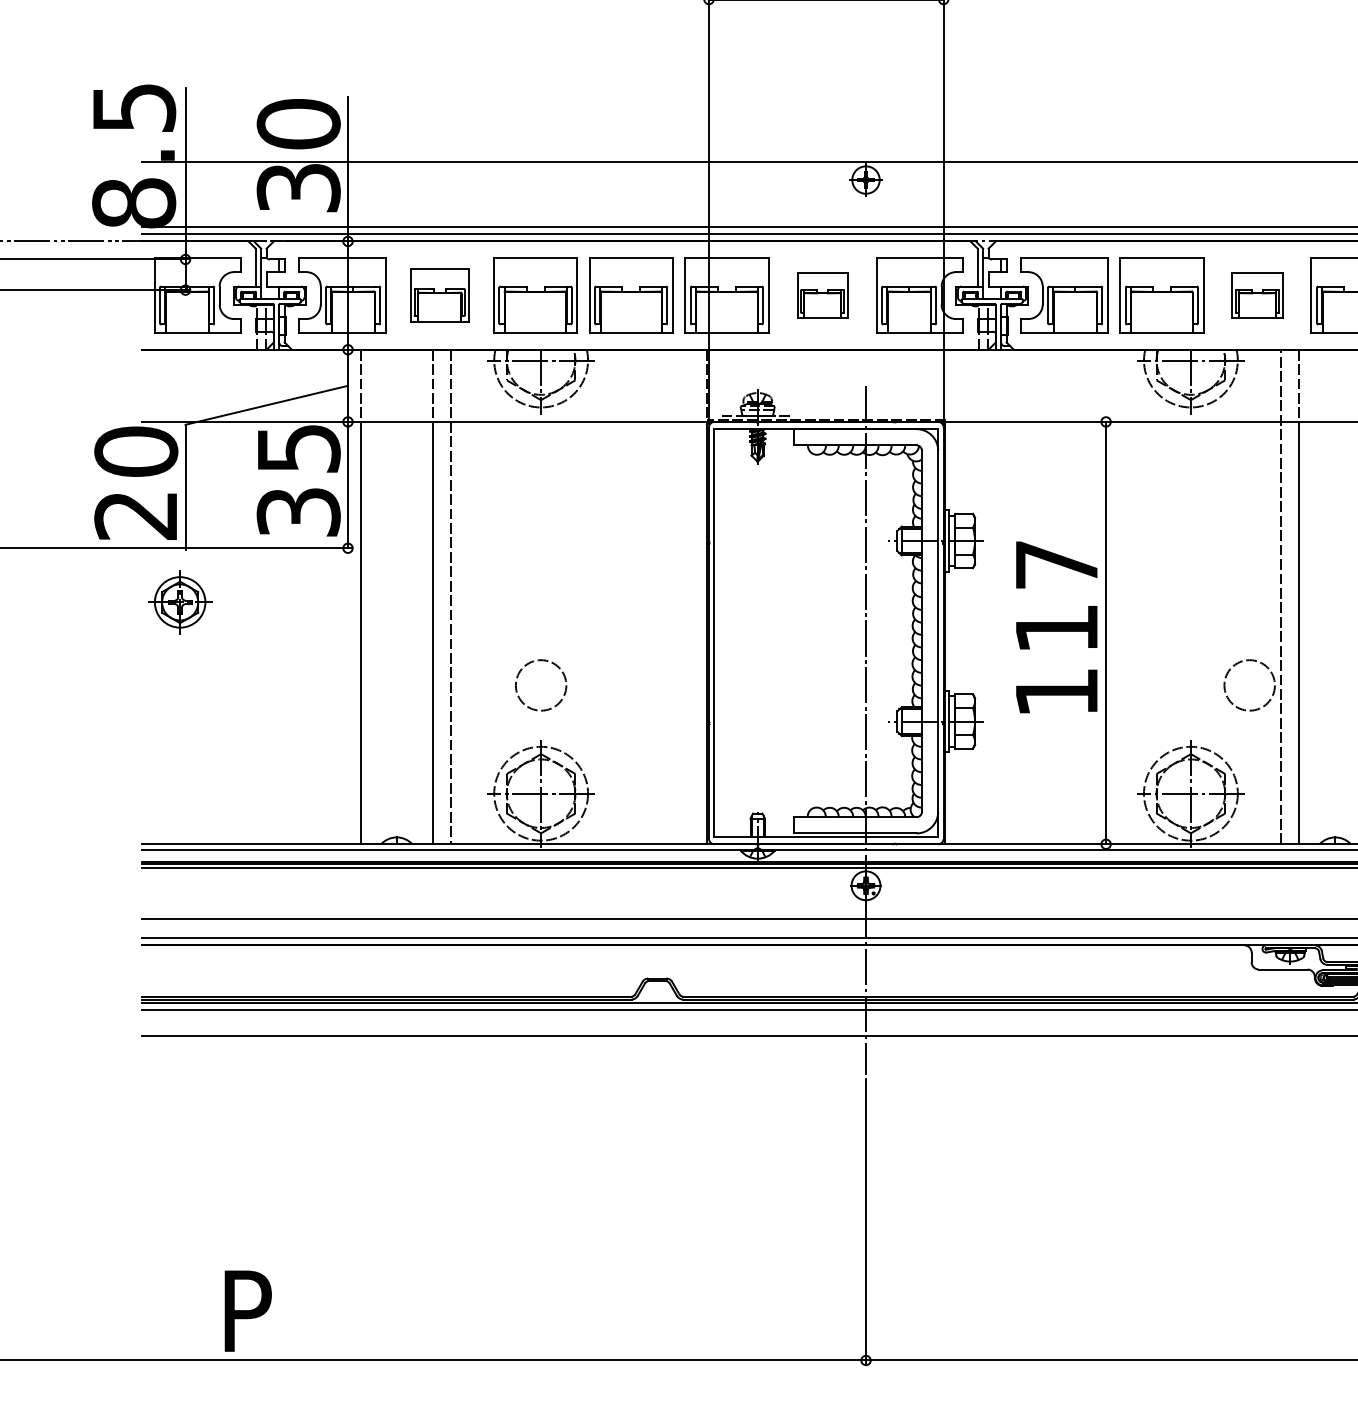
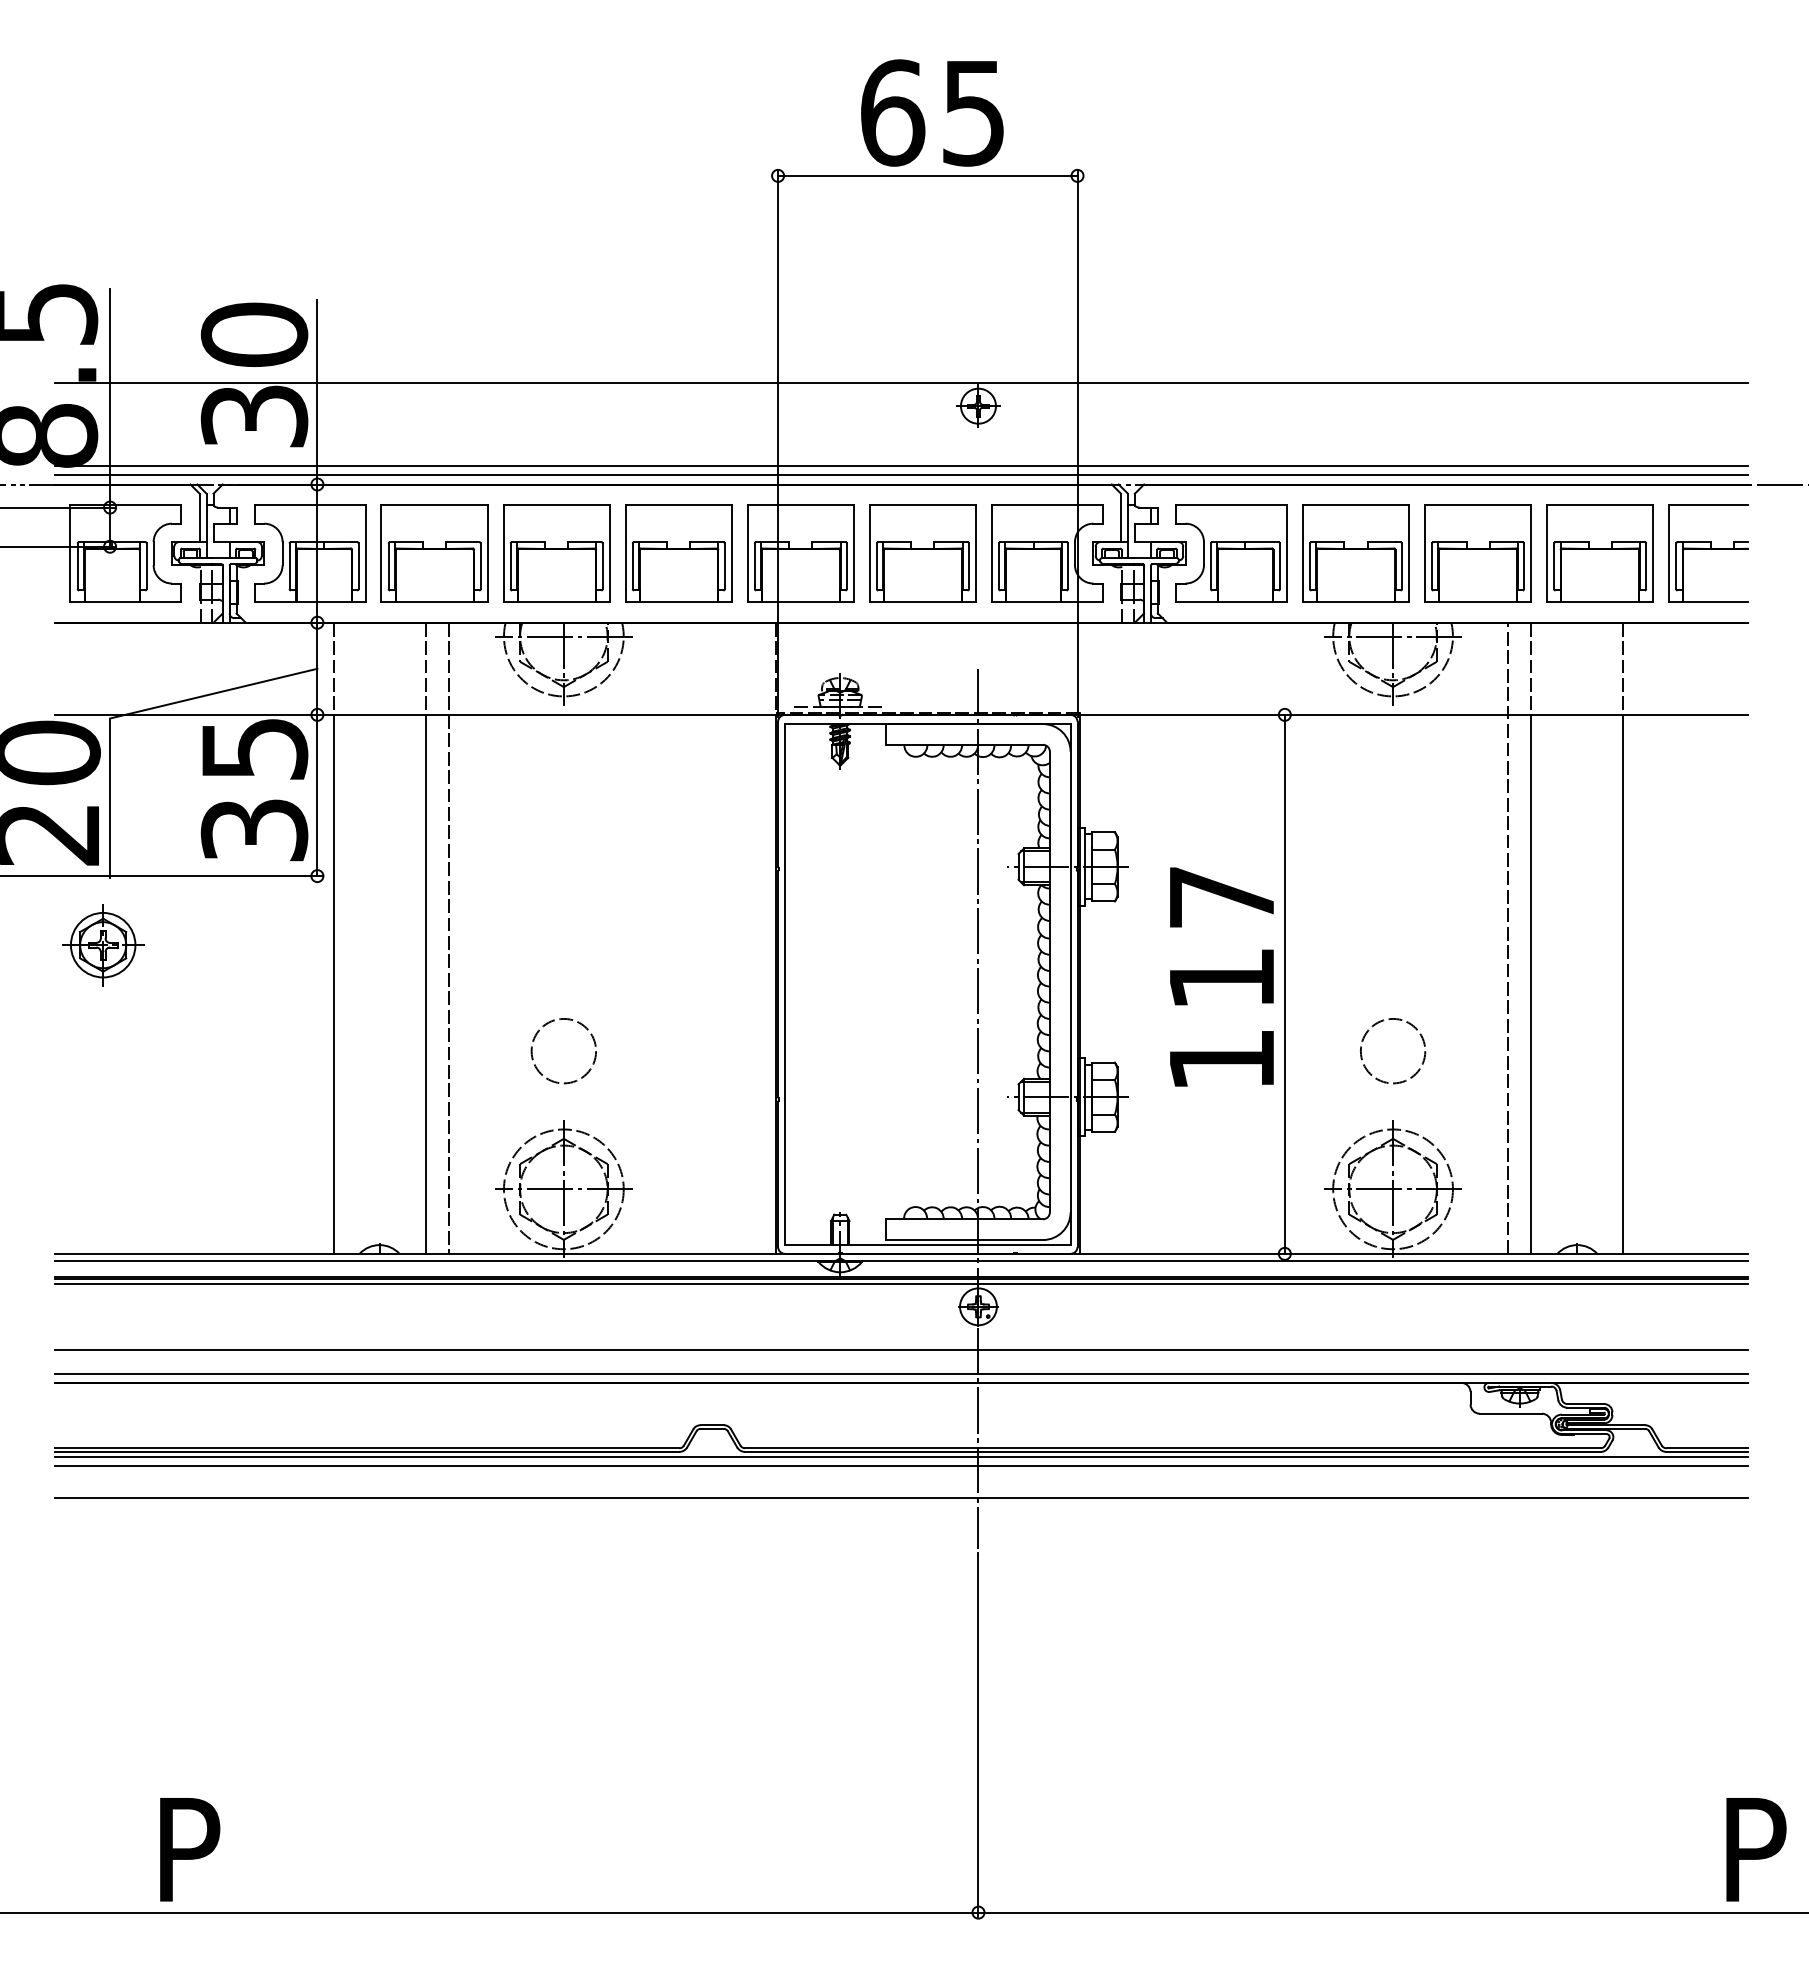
part: (439, 295) -> (434, 553), size x1.43
part: (822, 295) -> (922, 553), size x1.67
part: (1257, 295) -> (1477, 553), size x1.67
circle: (1250, 685) -> (1393, 1051), moved

